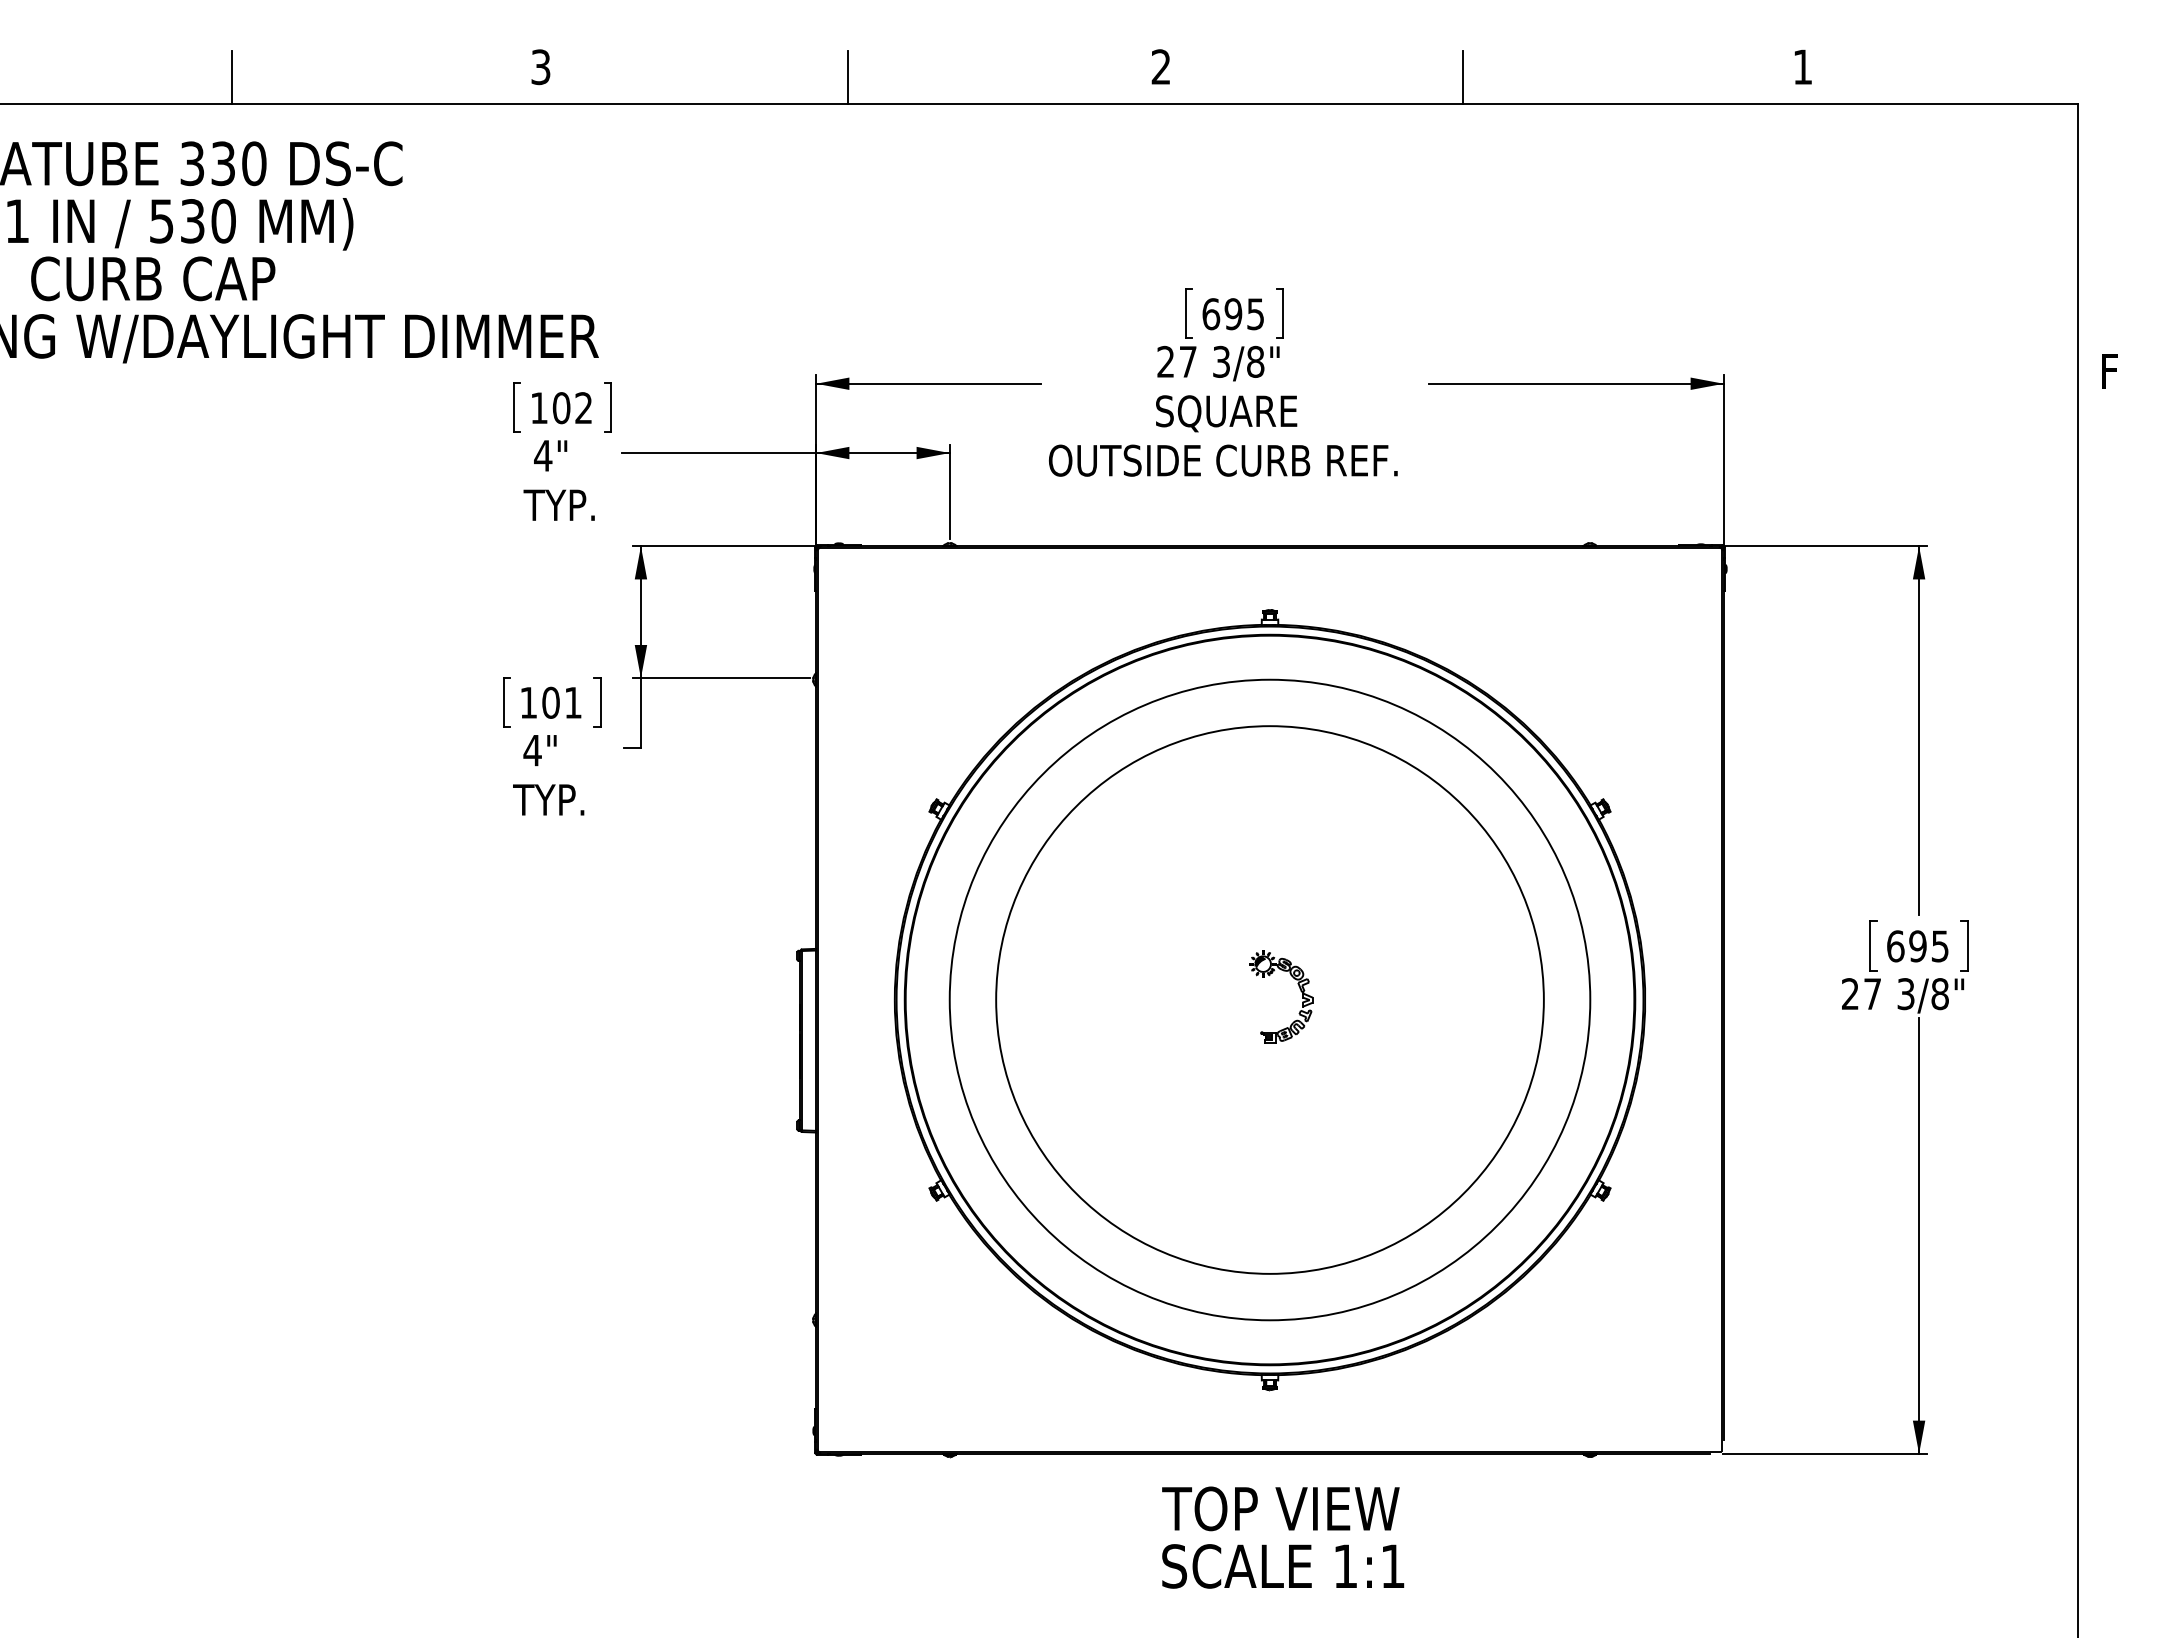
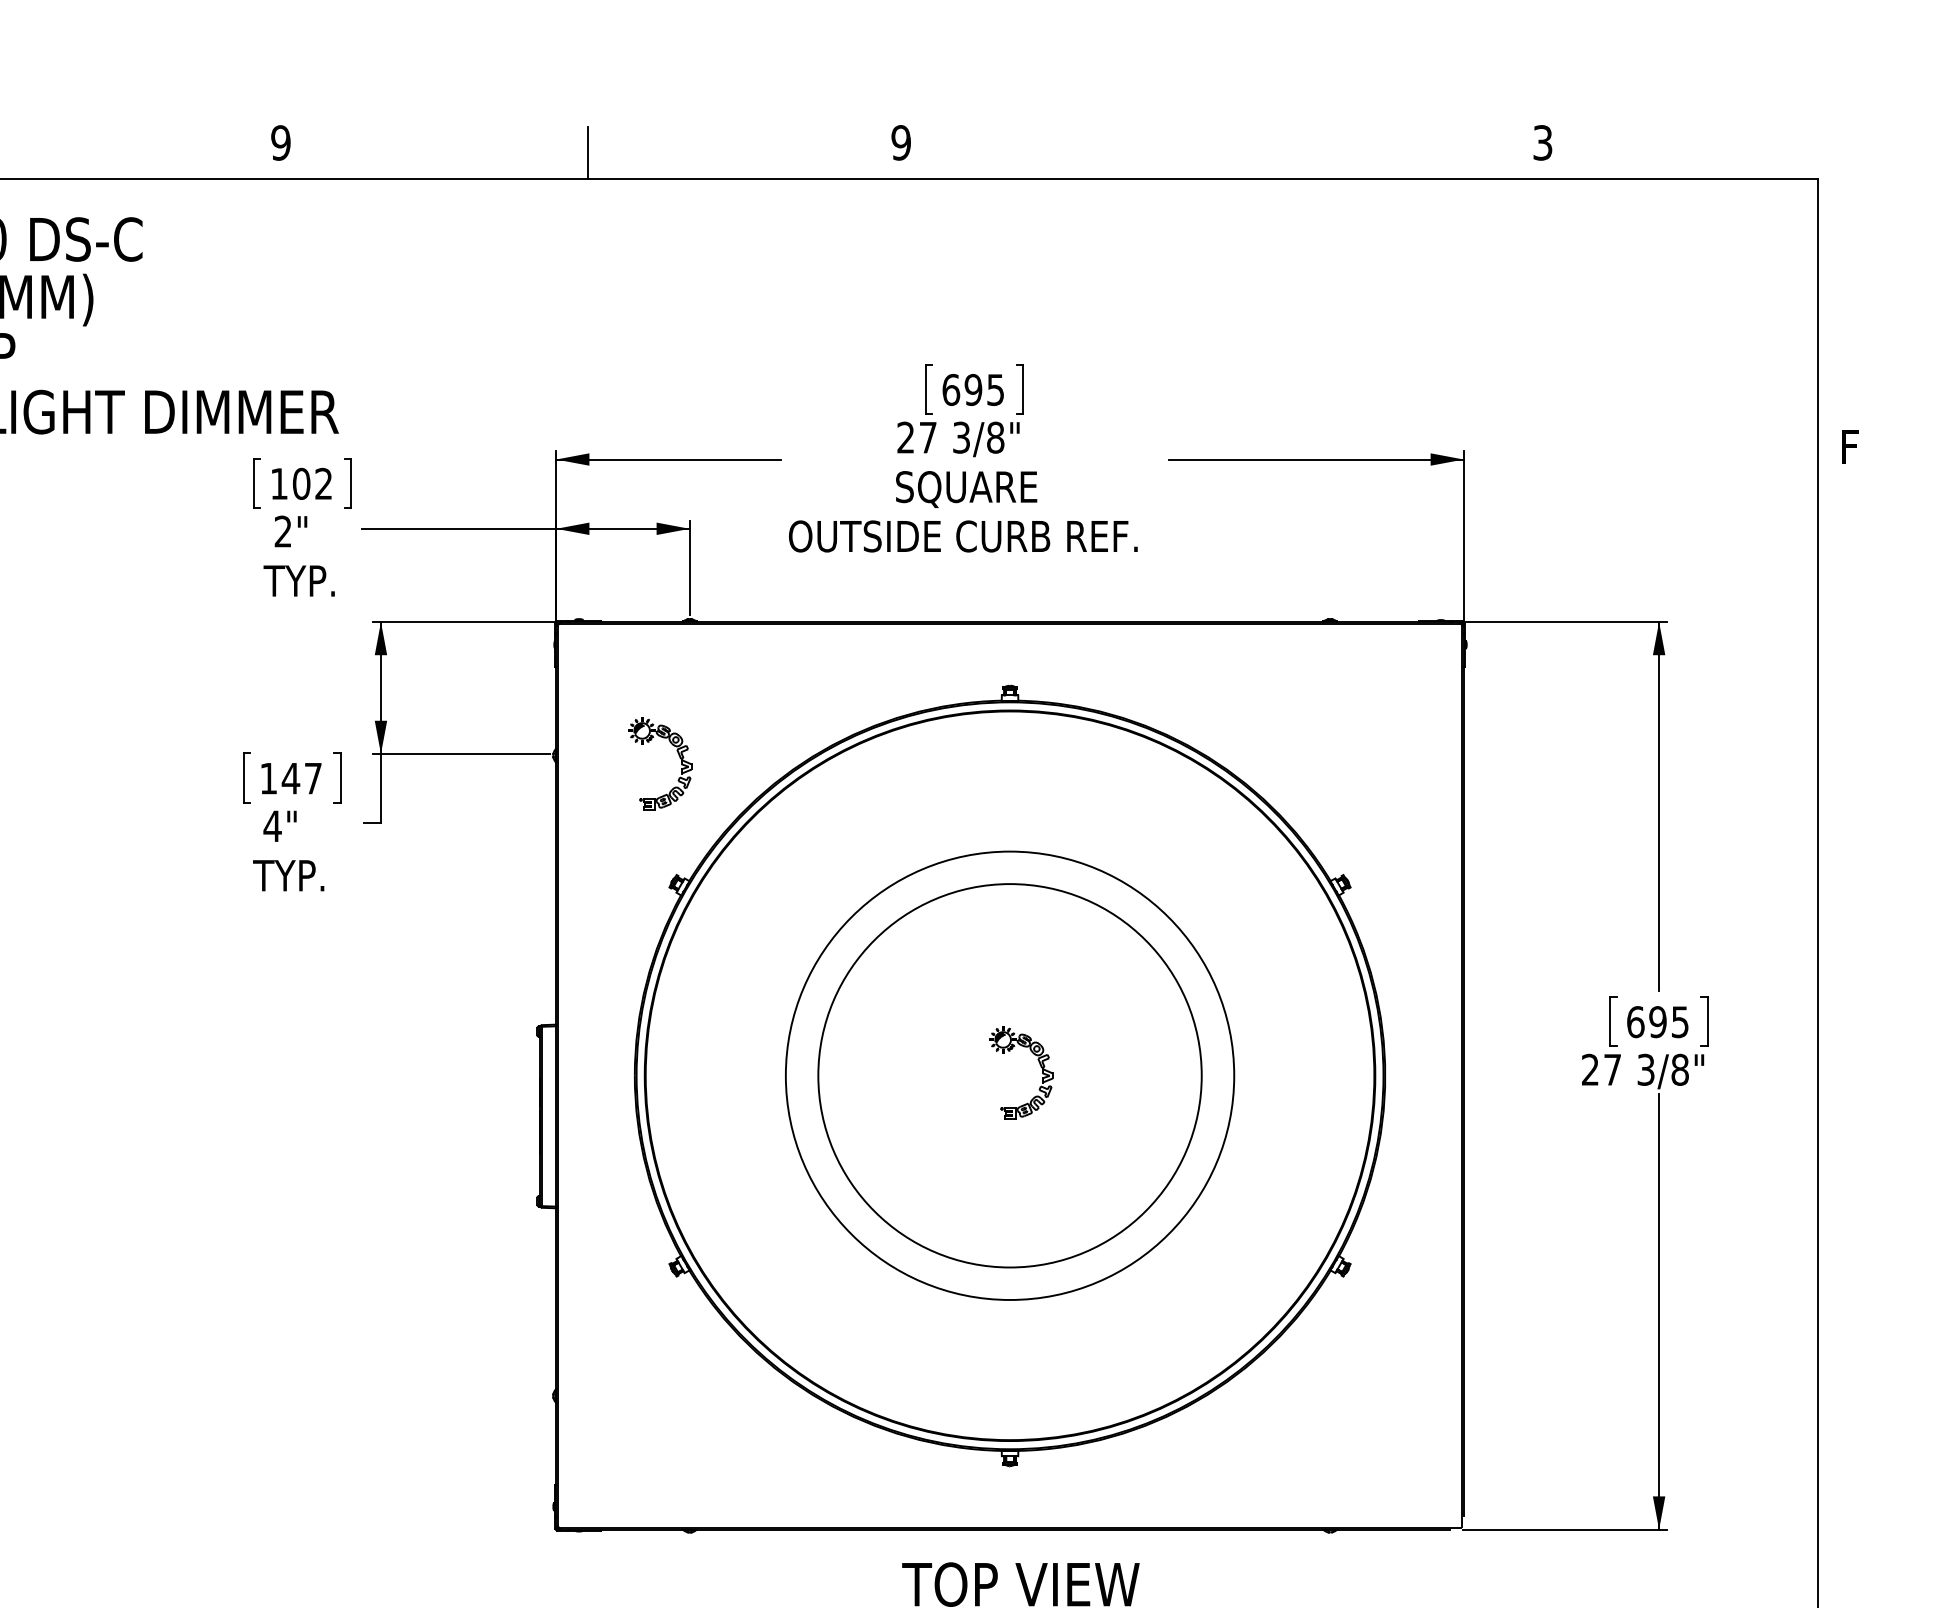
text: (540, 66) -> (280, 142), 3 -> 9
text: (1160, 66) -> (900, 142), 2 -> 9
text: (1802, 66) -> (1542, 142), 1 -> 3
line: (1463, 77) -> (1203, 153), removed
text: (543, 455) -> (283, 531), 4" -> 2"
part: (939, 682) -> (679, 758), added
text: (561, 702) -> (301, 778), 101 -> 147
circle: (1269, 999) -> (1009, 1075), size x0.7
circle: (1269, 999) -> (1009, 1075), size x0.7

